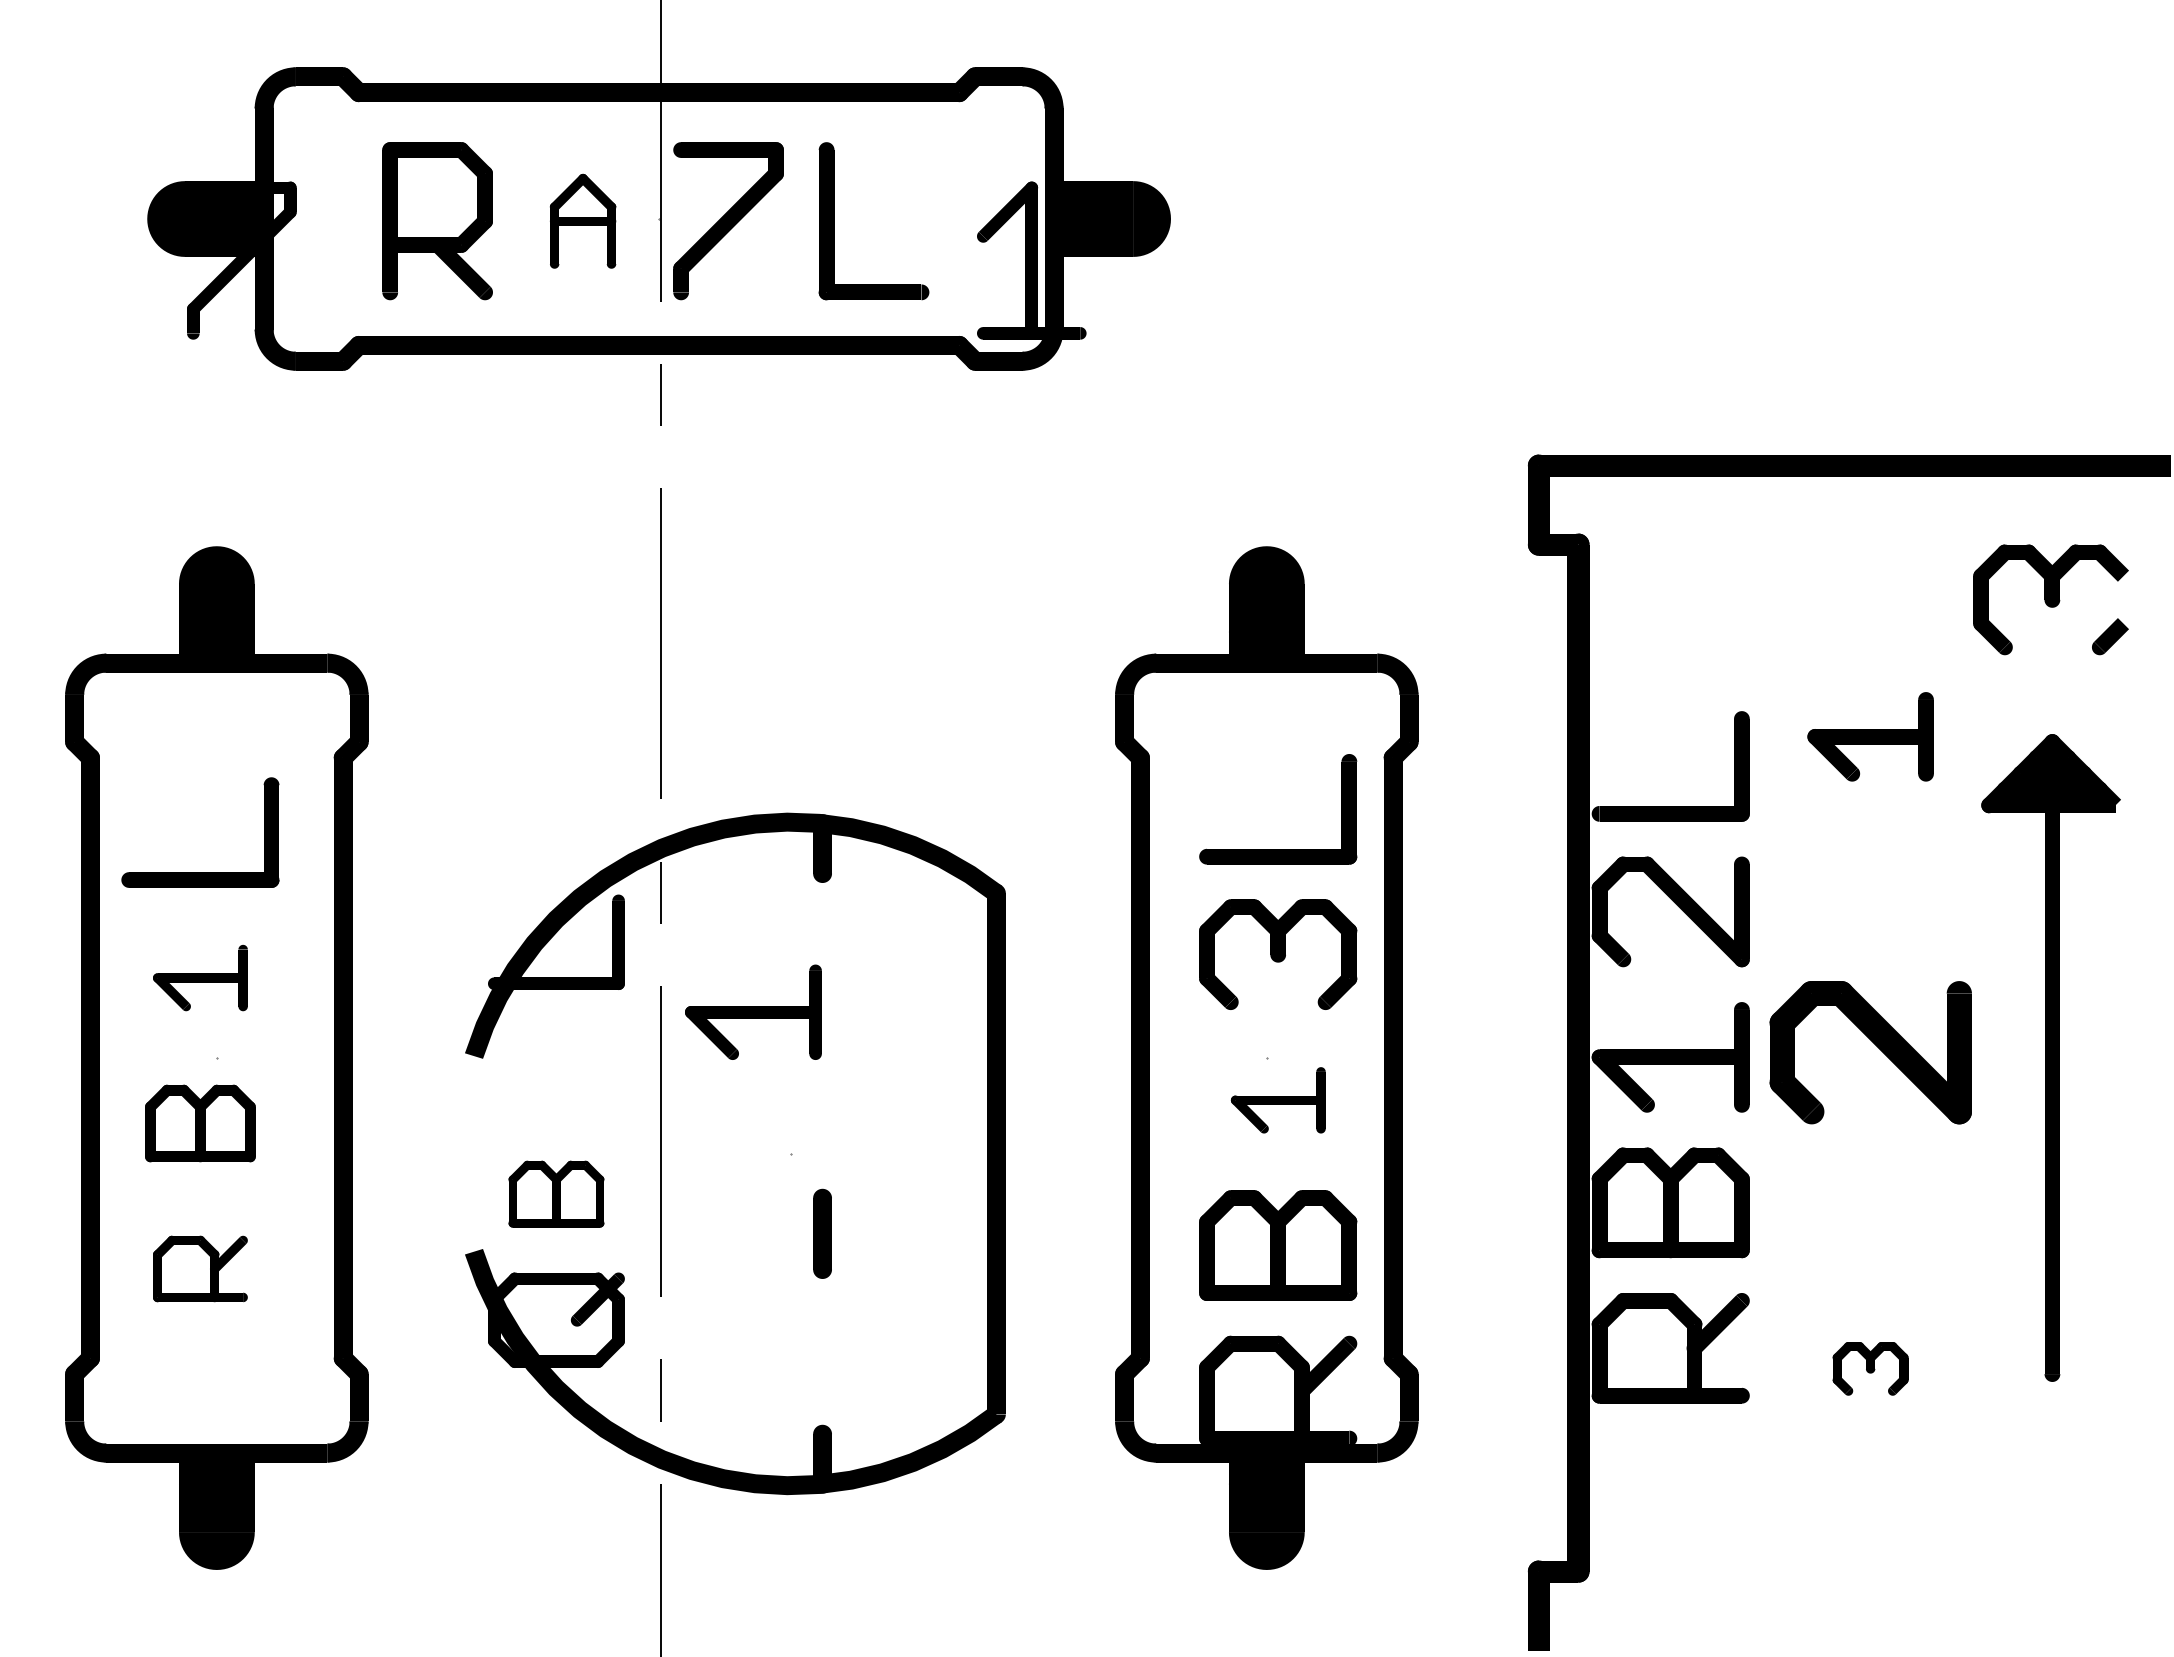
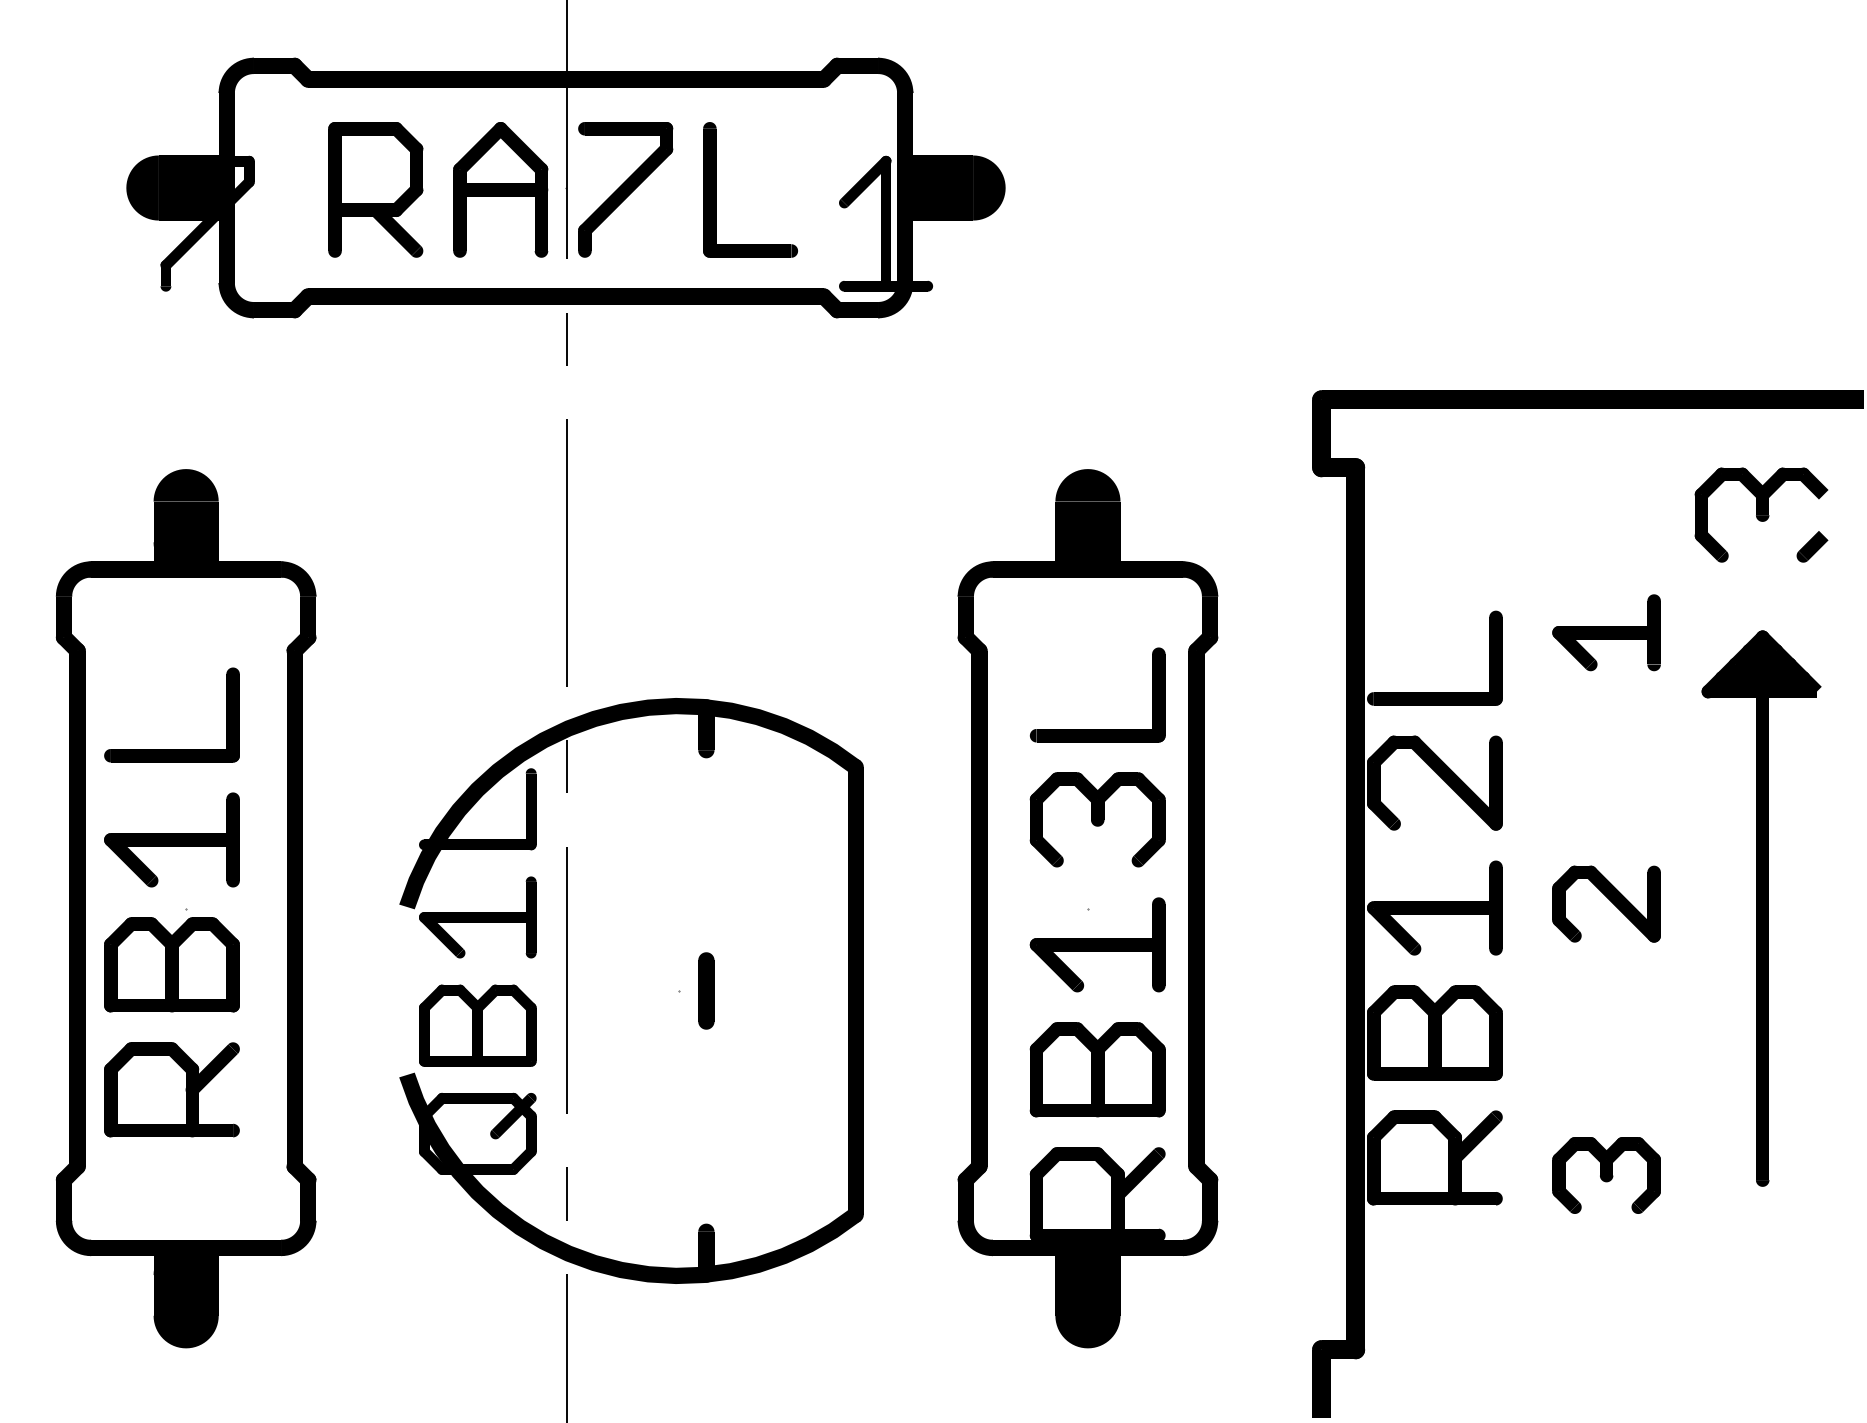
part: (582, 221) -> (500, 190), size x1.67
part: (200, 977) -> (172, 839), size x1.67
part: (753, 1011) -> (477, 916), moved
part: (1870, 1052) -> (1606, 903), size x0.62
part: (1278, 1100) -> (1097, 945), size x1.67
part: (200, 1123) -> (172, 964), size x1.43
part: (556, 1193) -> (477, 1024), size x1.43
part: (822, 1233) -> (706, 990), moved
part: (200, 1268) -> (172, 1089), size x1.67
part: (1870, 1368) -> (1606, 1175), size x1.67

